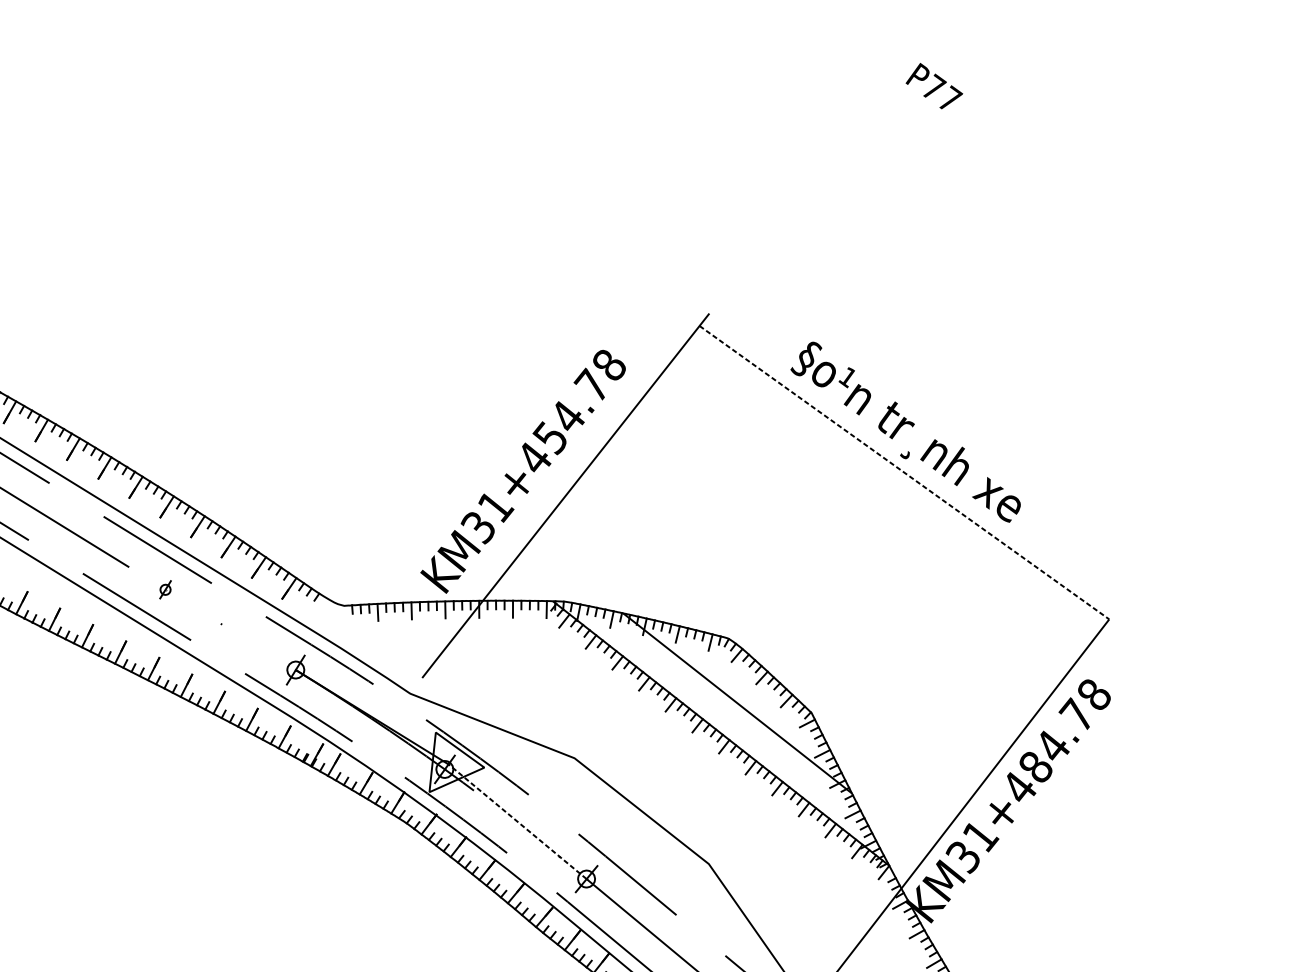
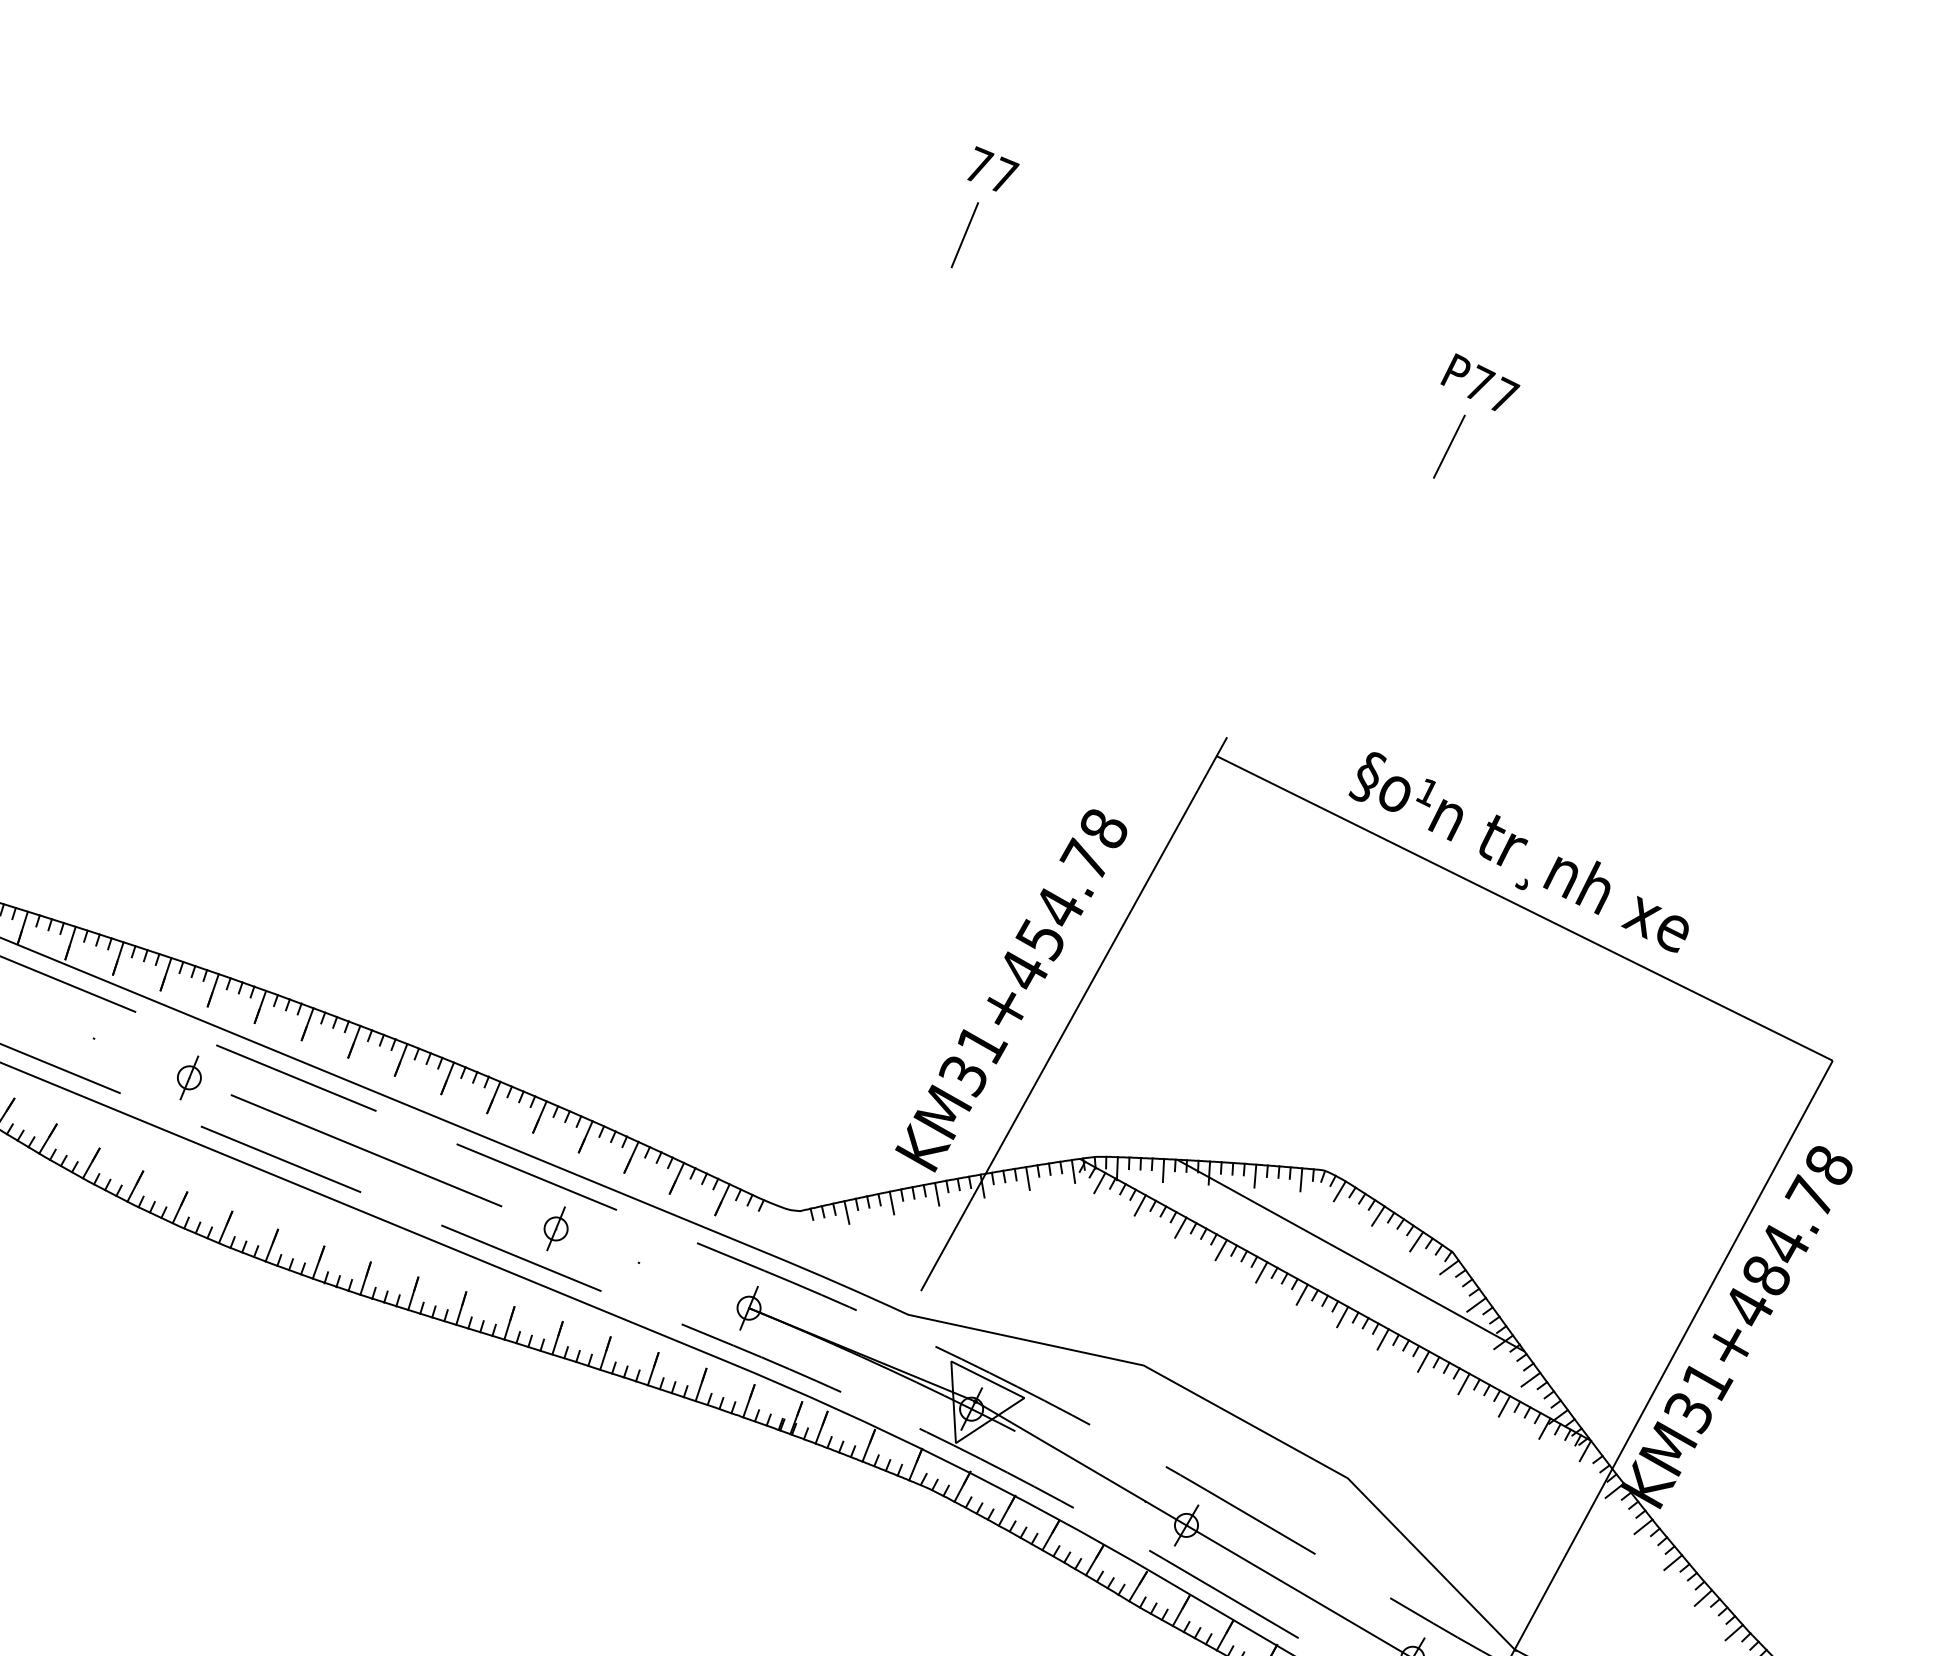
line: (903, 129) -> (1448, 446), added
line: (904, 472) -> (1524, 908), dashed -> solid
part: (165, 589) -> (555, 1228), size x1.67
line: (517, 821) -> (1080, 1463), dashed -> solid

